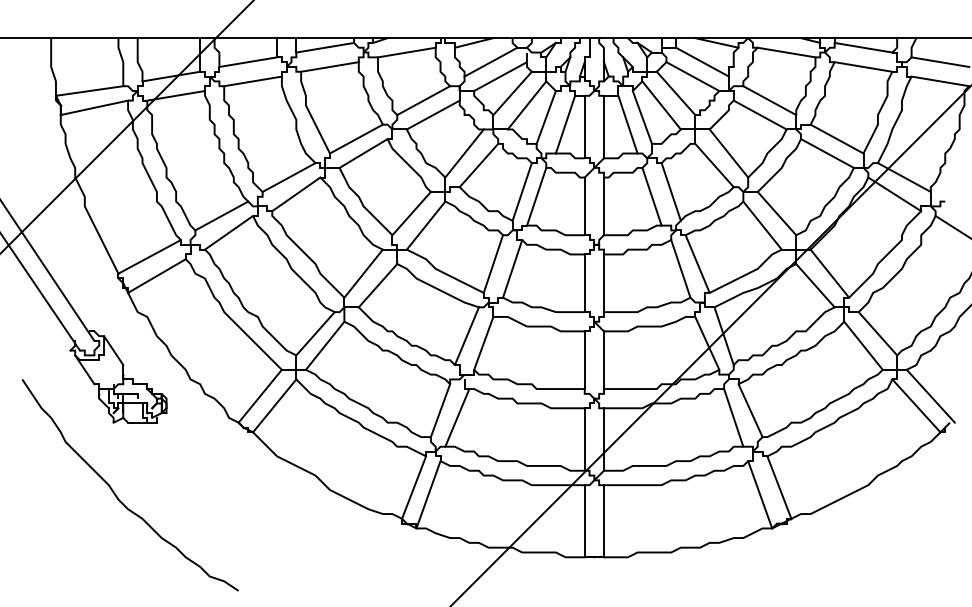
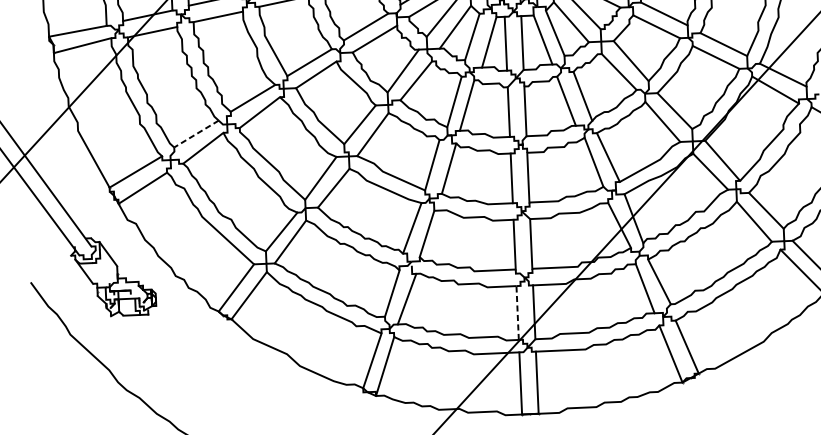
line: (221, 216) -> (196, 134), solid -> dashed
line: (584, 439) -> (517, 313), solid -> dashed

